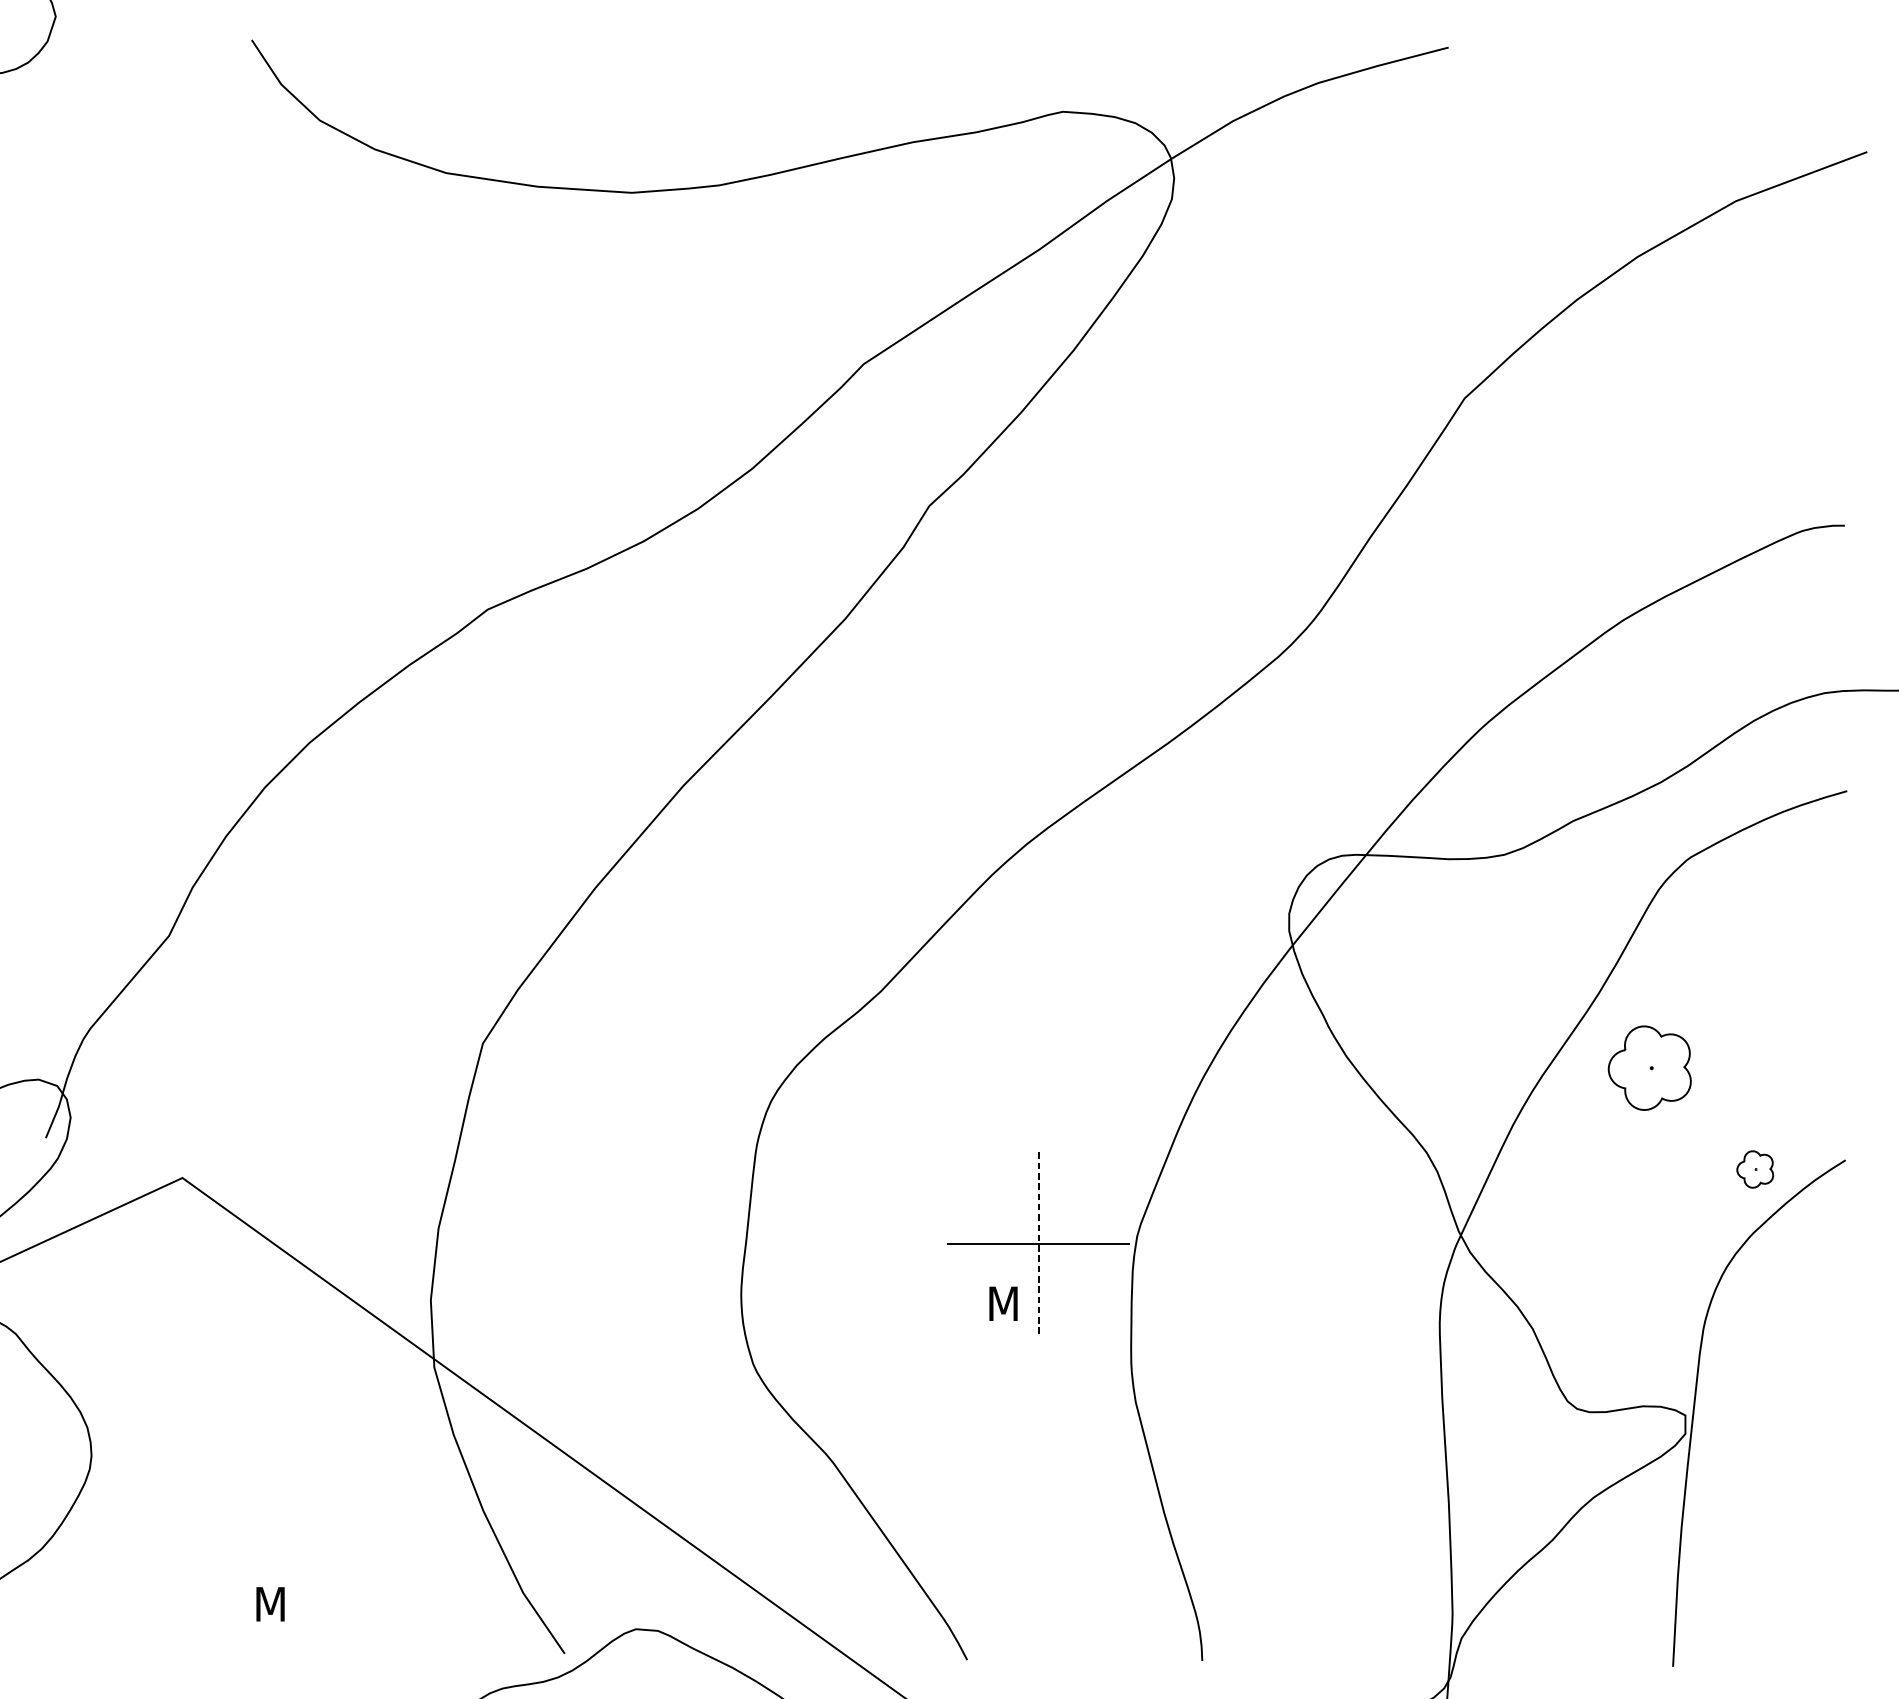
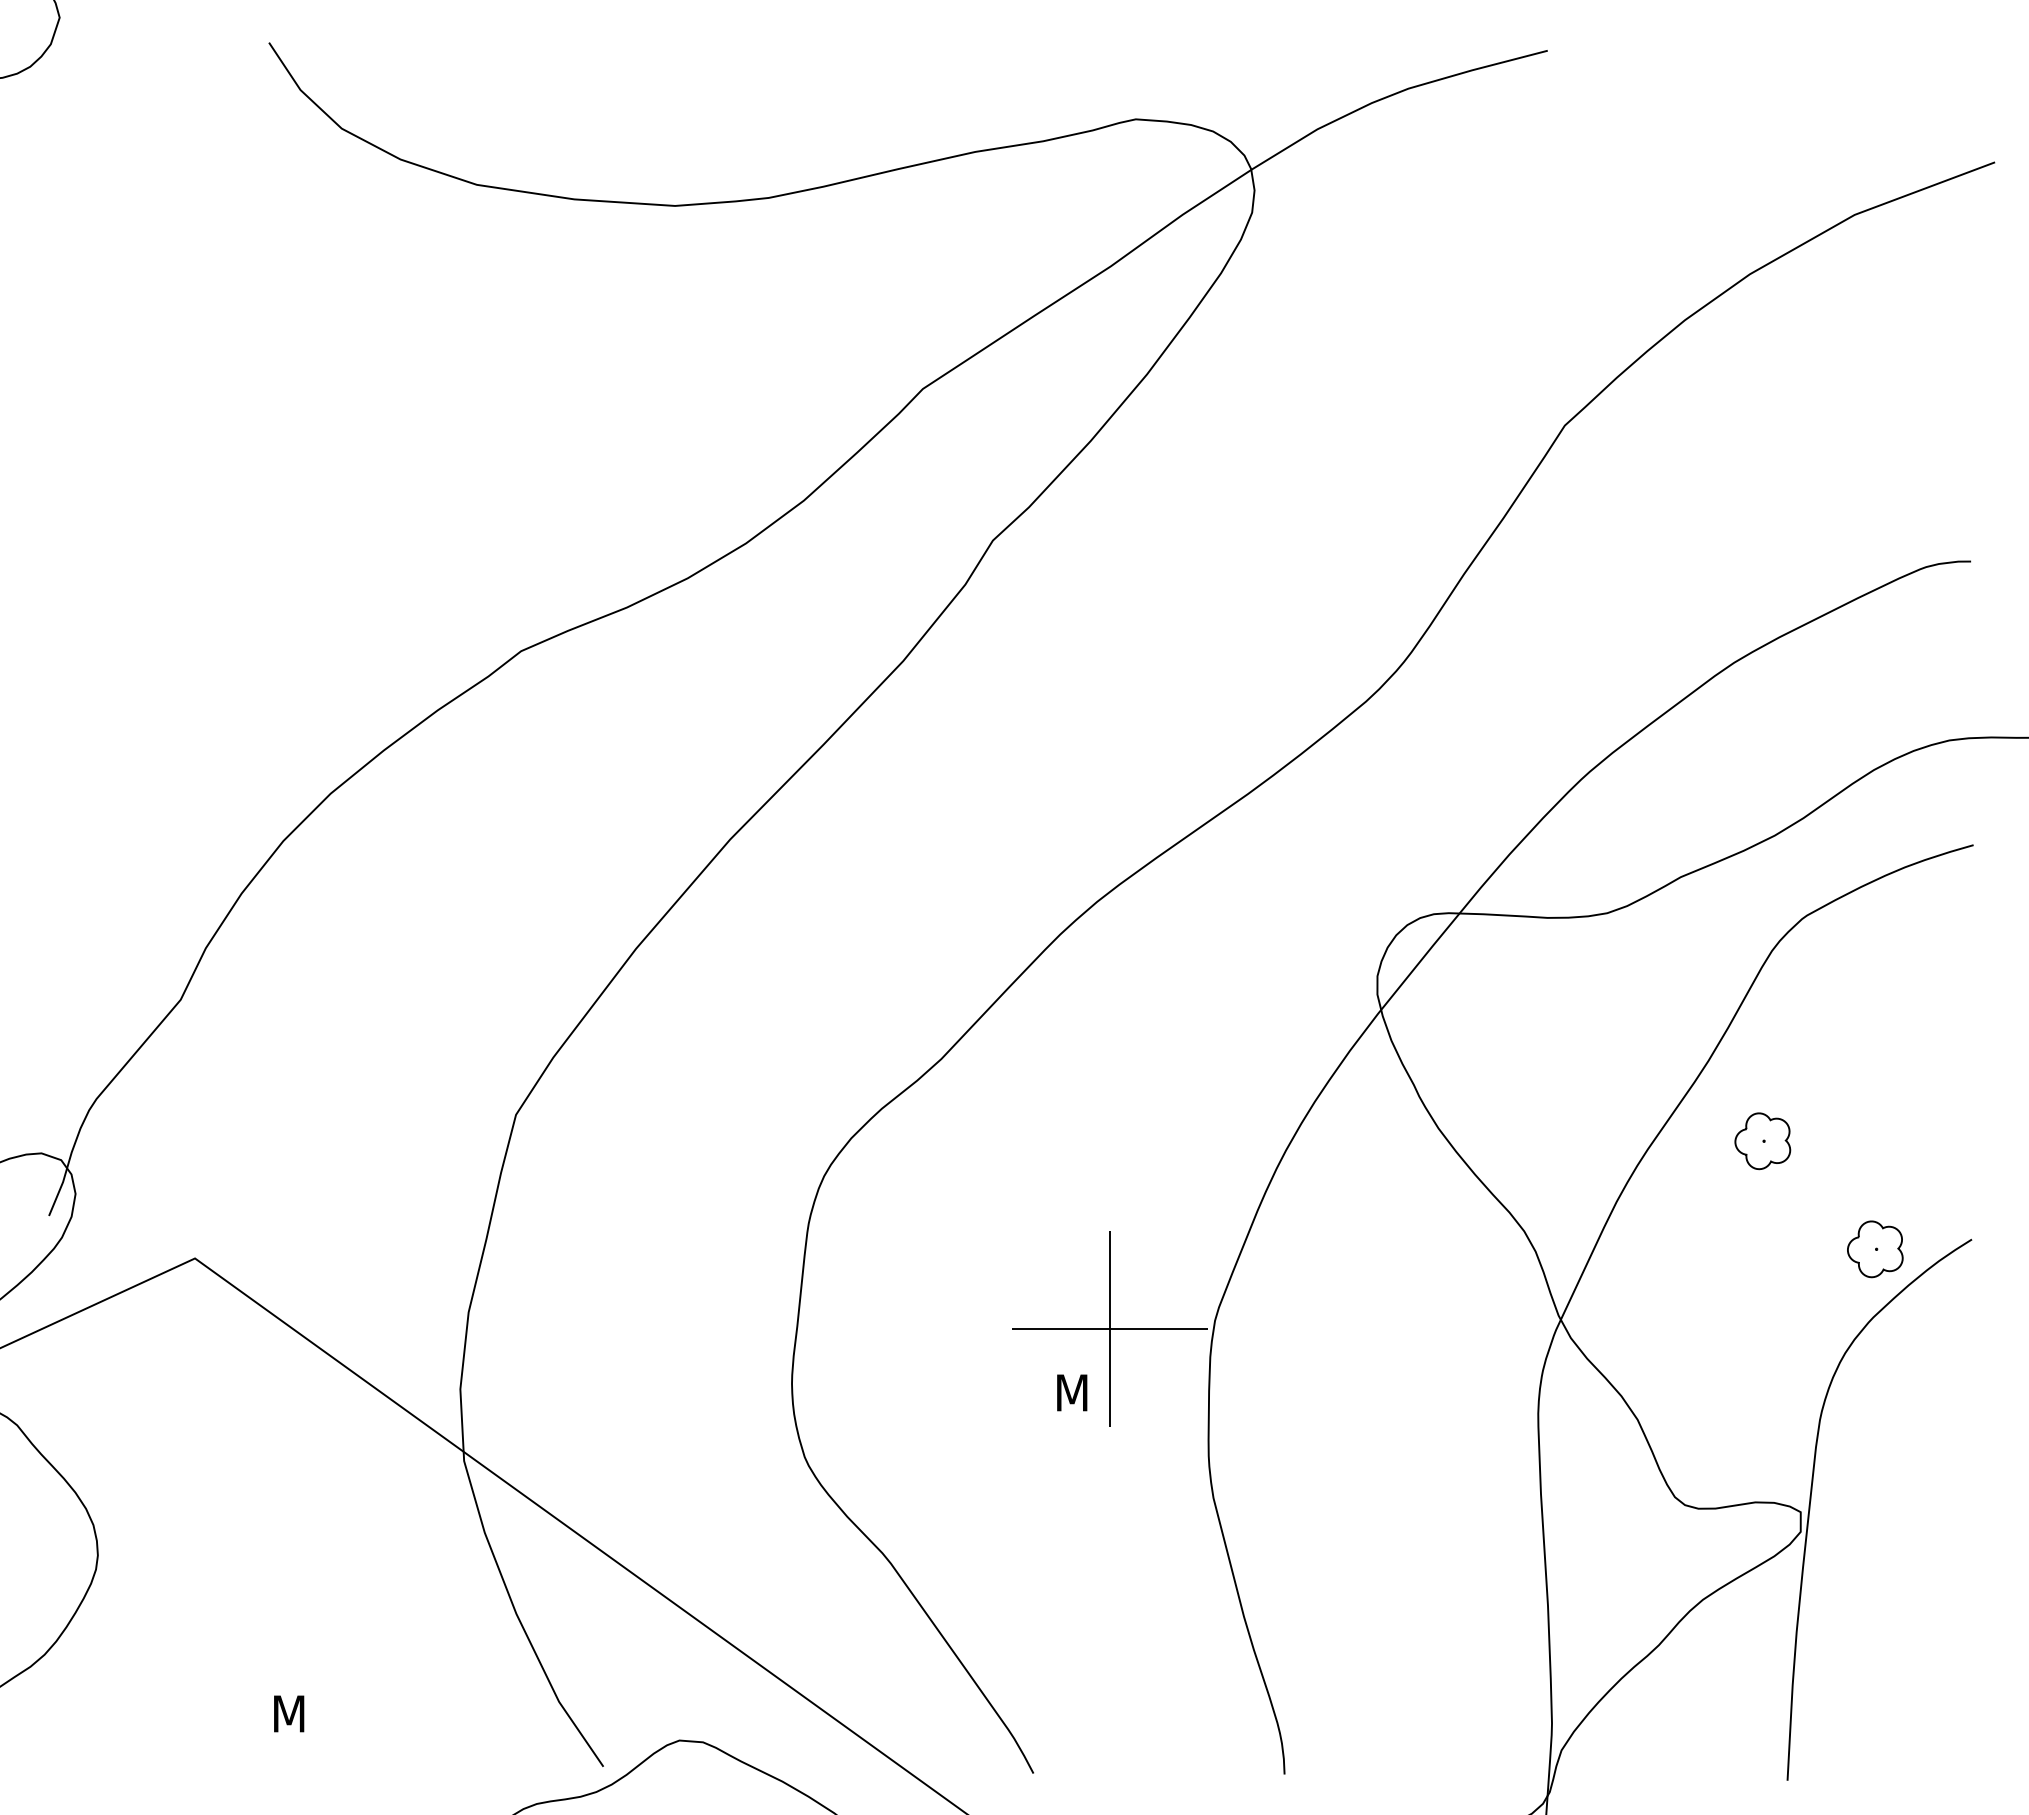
part: (1649, 1068) -> (1762, 1141), size x0.62
part: (1755, 1169) -> (1875, 1249), size x1.43
line: (1038, 1243) -> (1109, 1328), dashed -> solid

